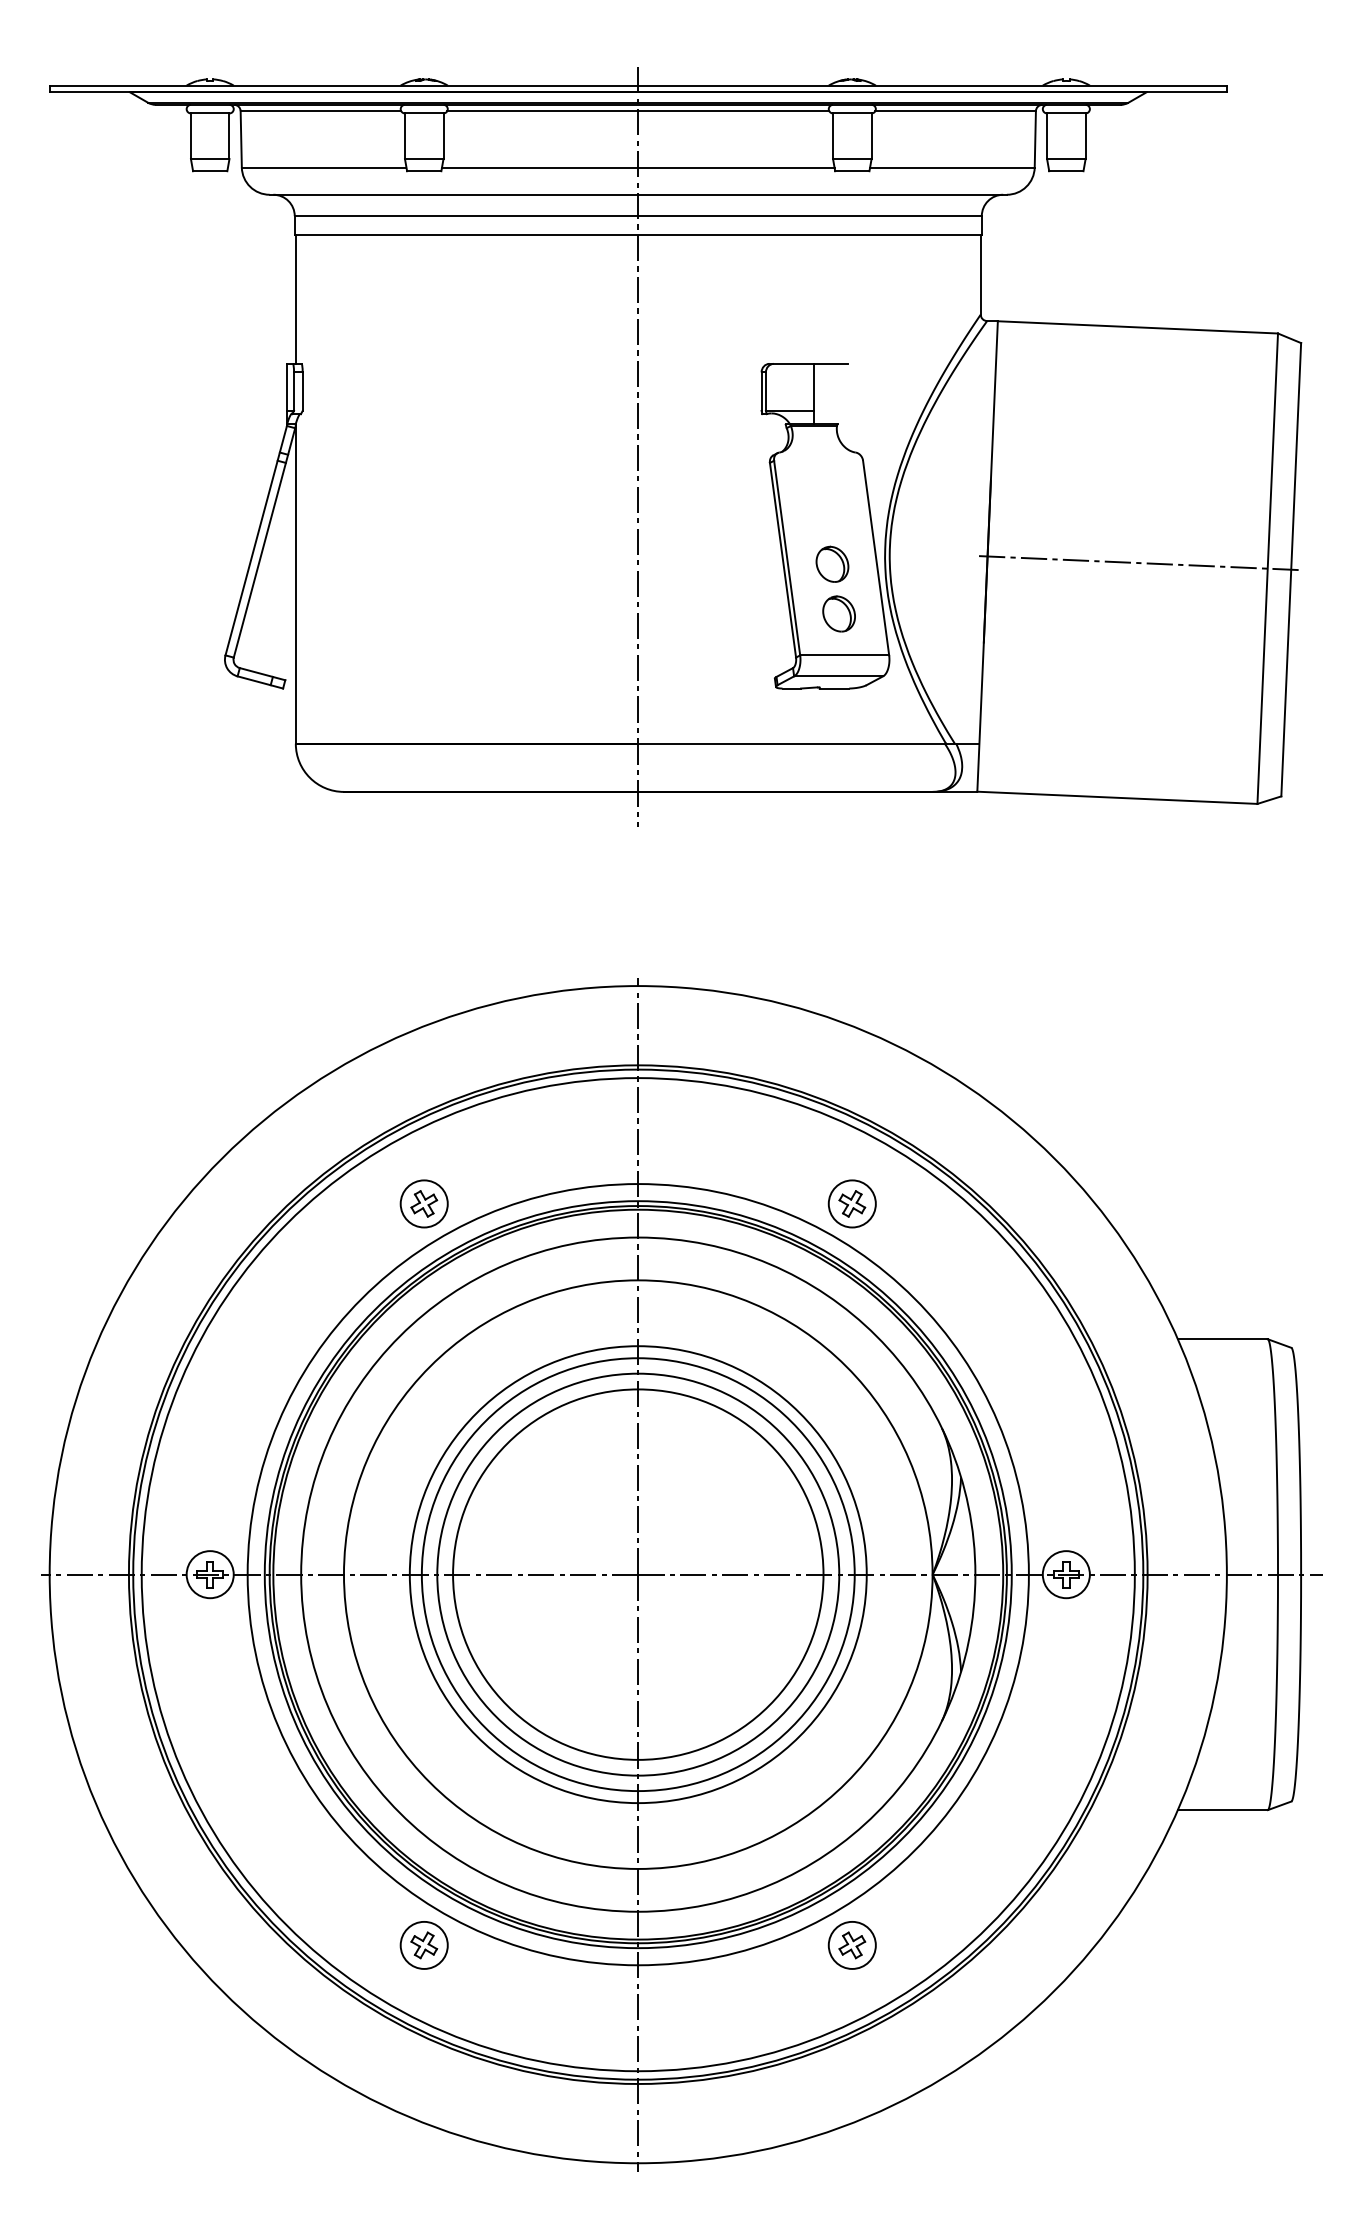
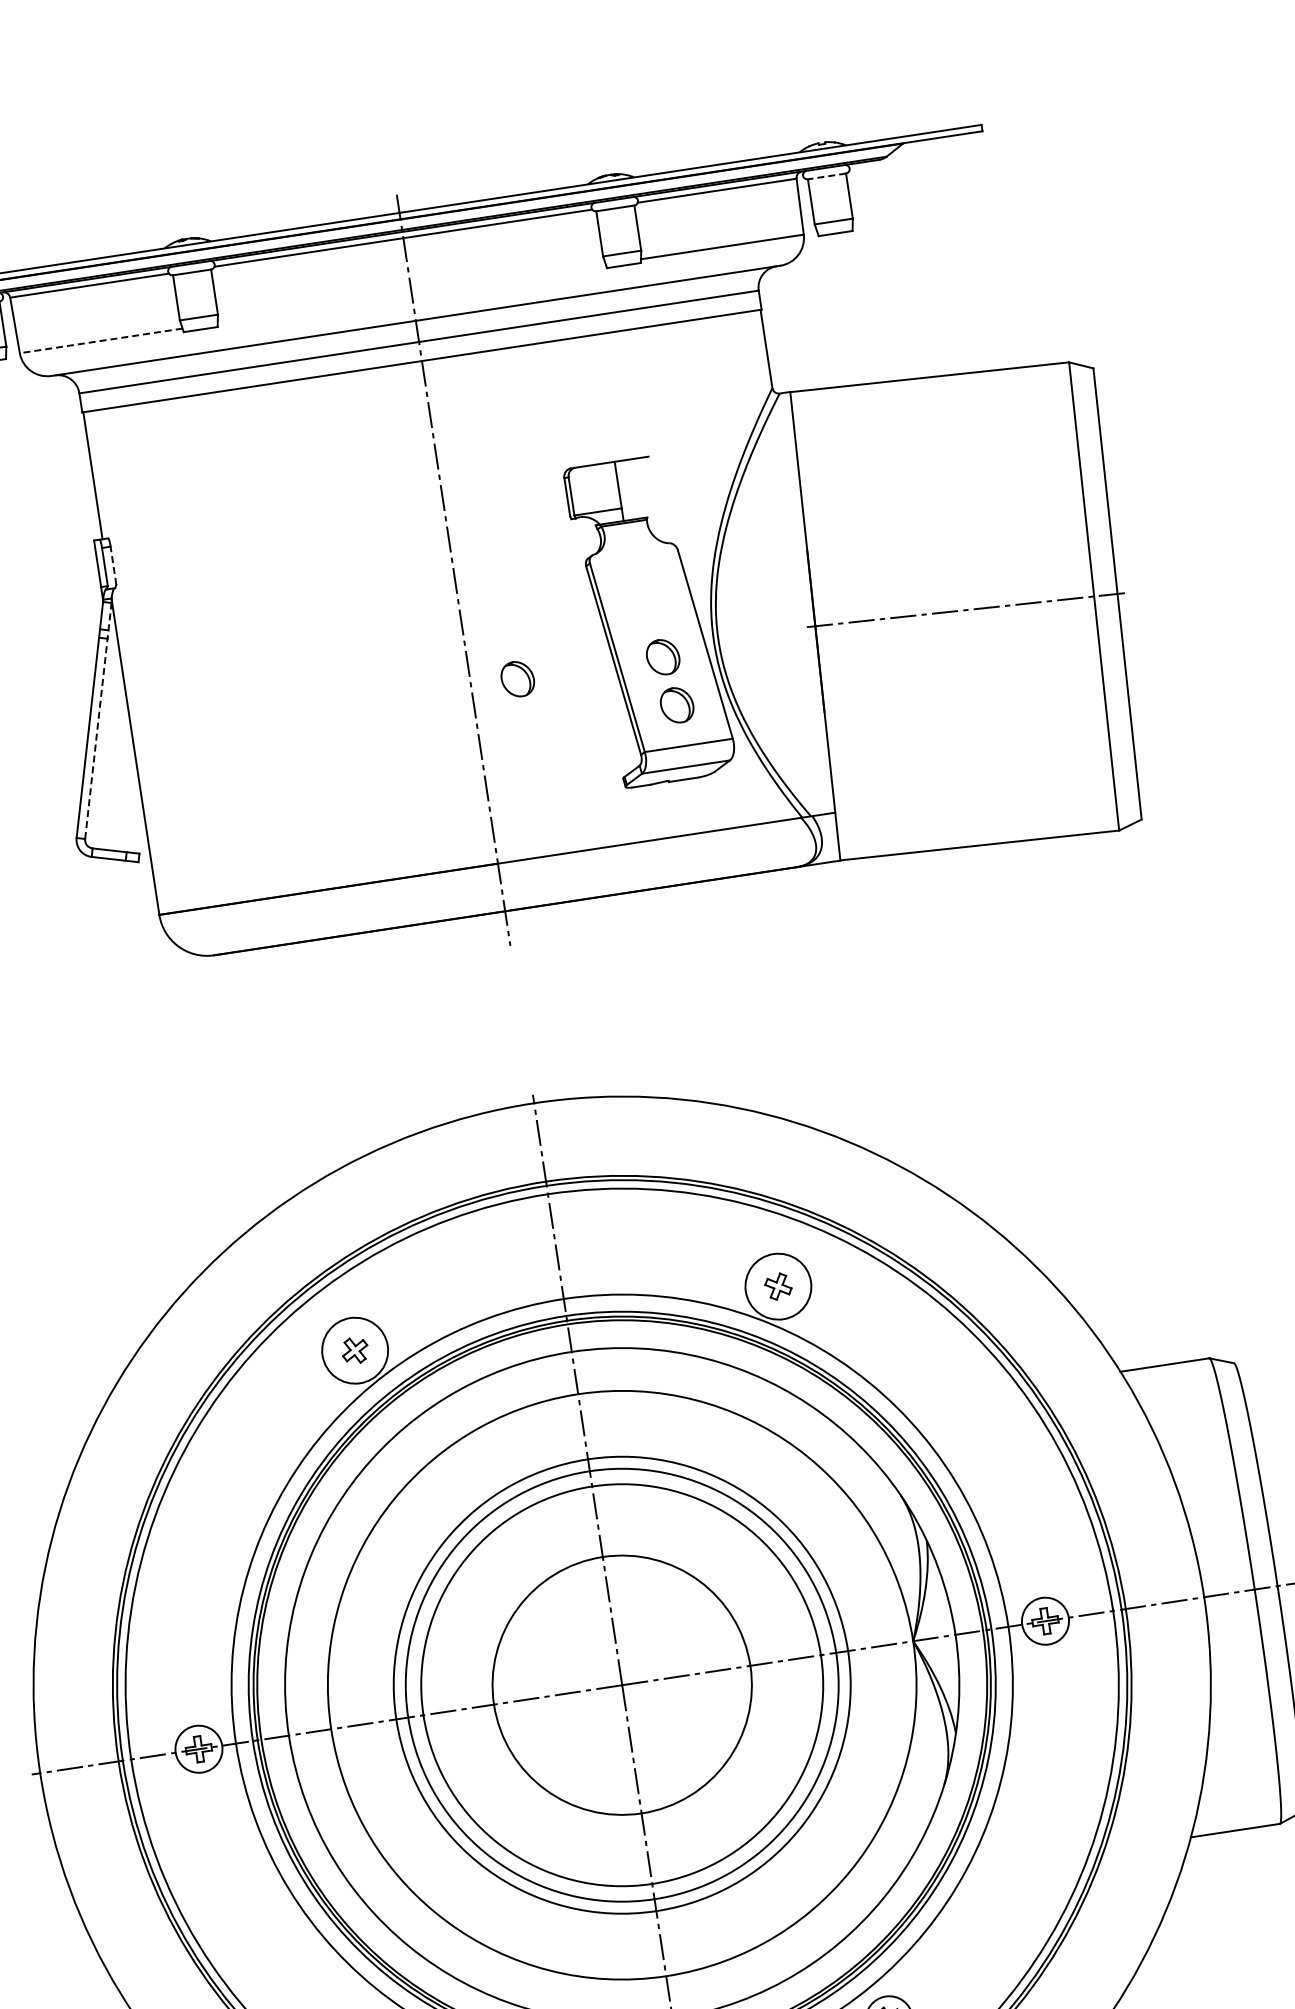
line: (1065, 113) -> (826, 176), solid -> dashed
line: (323, 167) -> (100, 340), solid -> dashed
line: (638, 167) -> (412, 293), removed
line: (302, 391) -> (113, 565), solid -> dashed
line: (264, 542) -> (98, 720), solid -> dashed
part: (685, 563) -> (517, 678), added
circle: (423, 1203) -> (354, 1350), size x1.4
circle: (851, 1203) -> (777, 1286), size x1.4
circle: (638, 1574) -> (622, 1685), size x0.7

